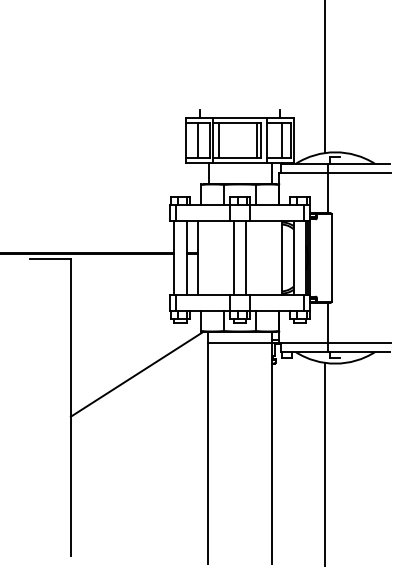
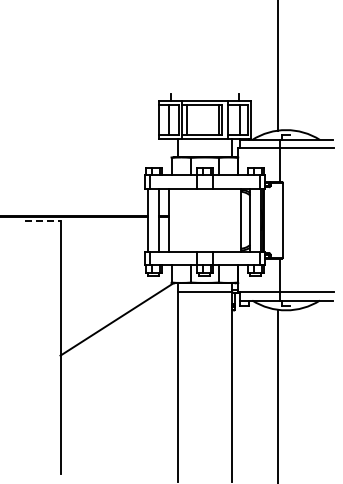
line: (233, 257) -> (199, 219), removed
line: (246, 257) -> (210, 219), removed
line: (50, 259) -> (43, 221), solid -> dashed

